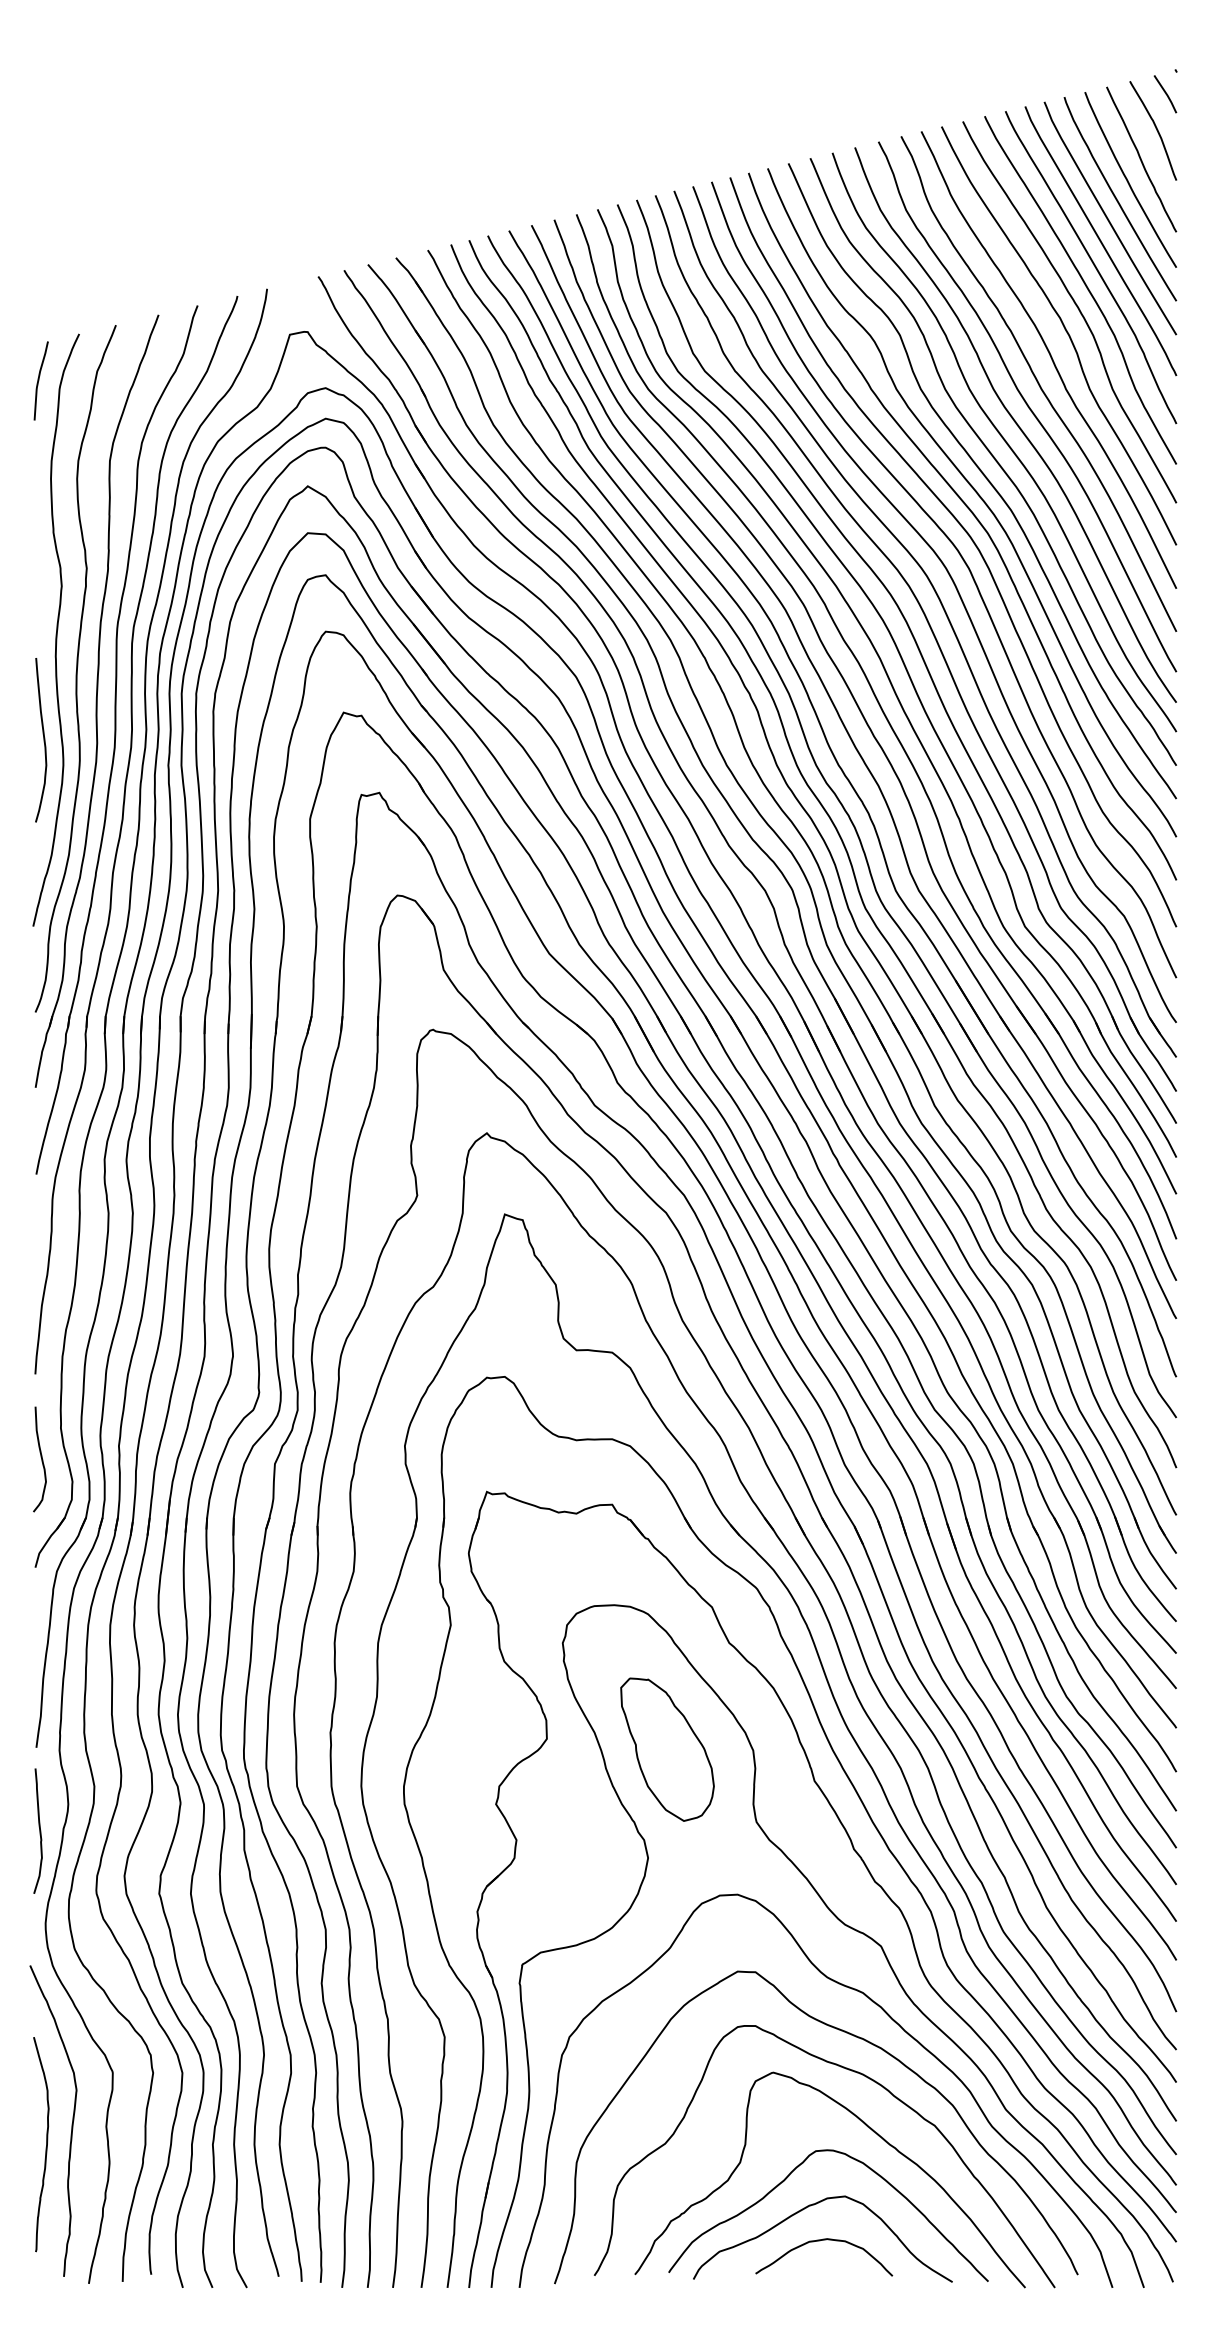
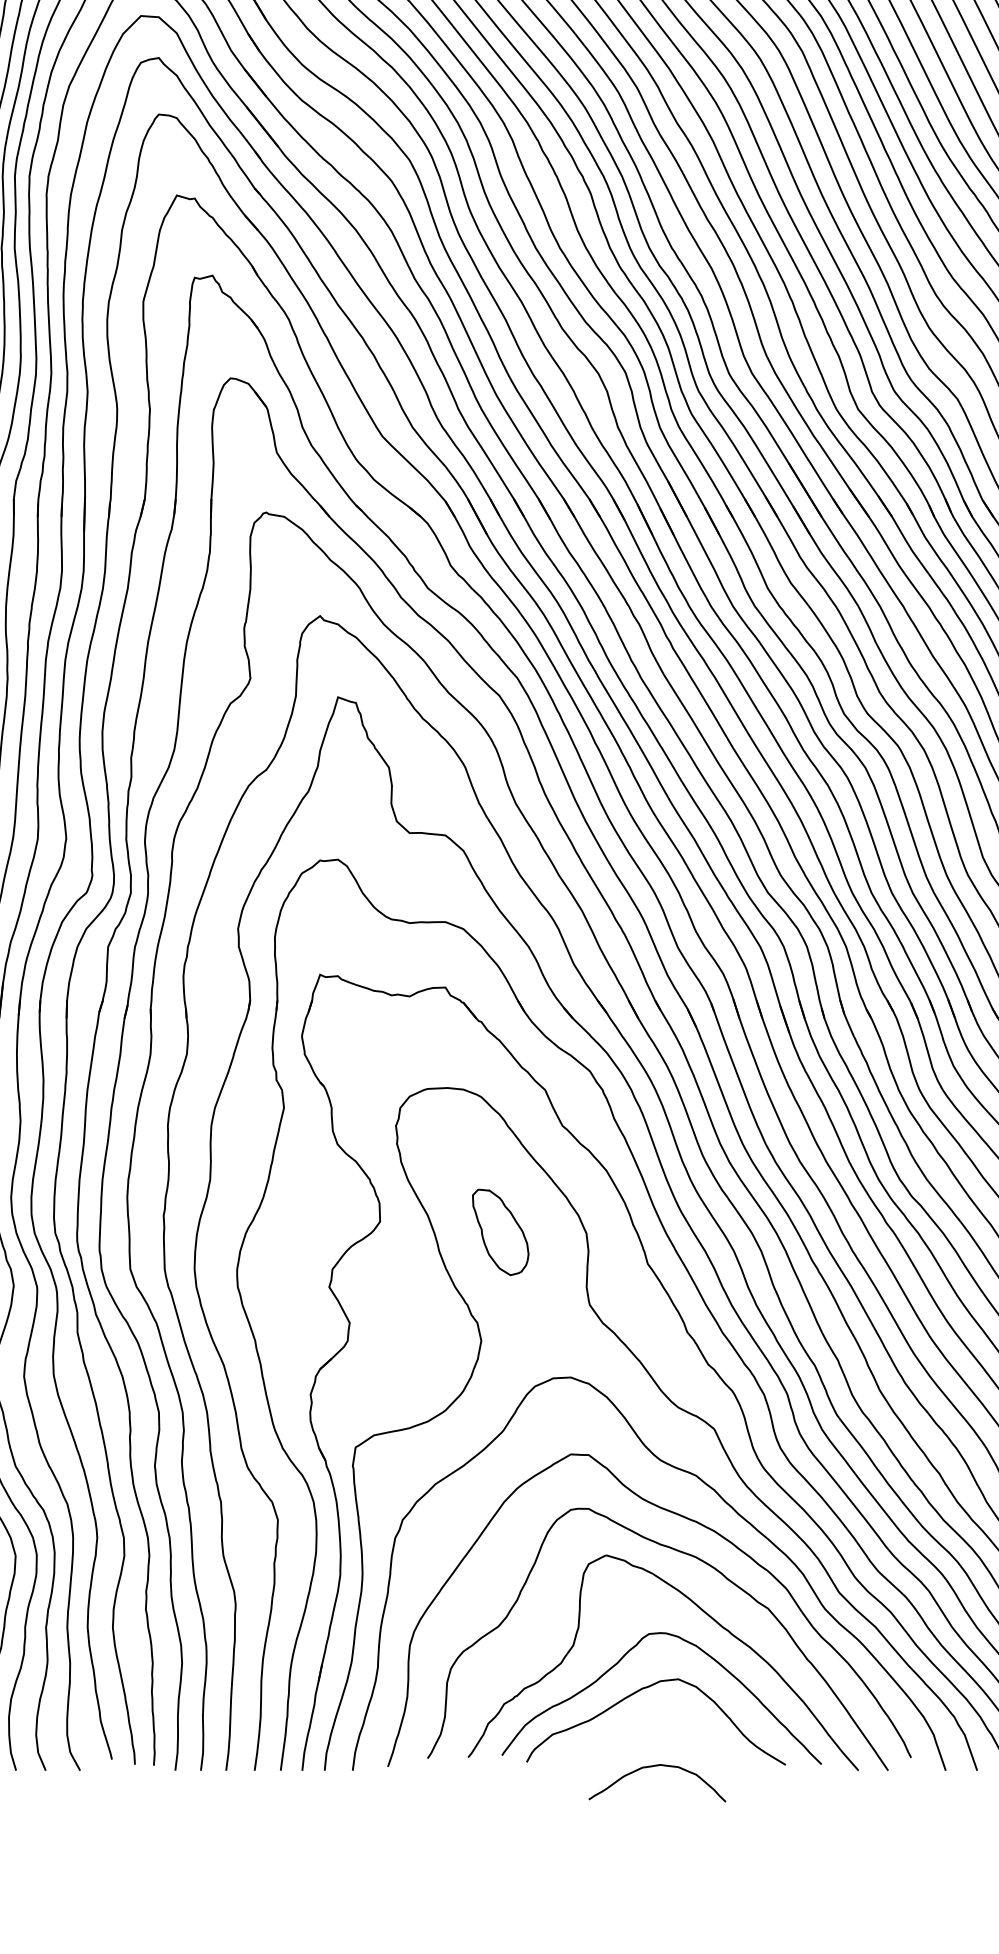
part: (667, 1749) -> (500, 1232), size x0.6
curve: (820, 2241) -> (653, 1767), moved

